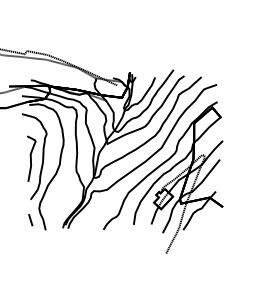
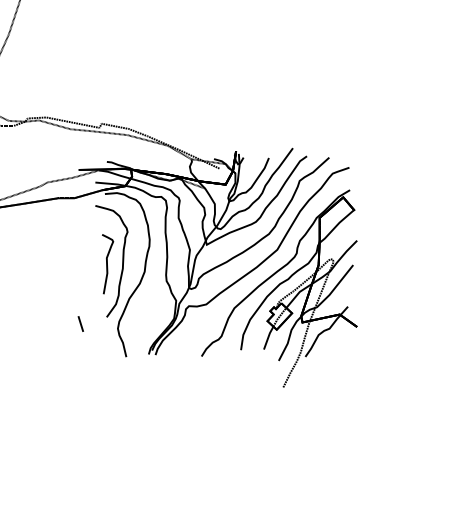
line: (30, 219) -> (80, 323), moved

